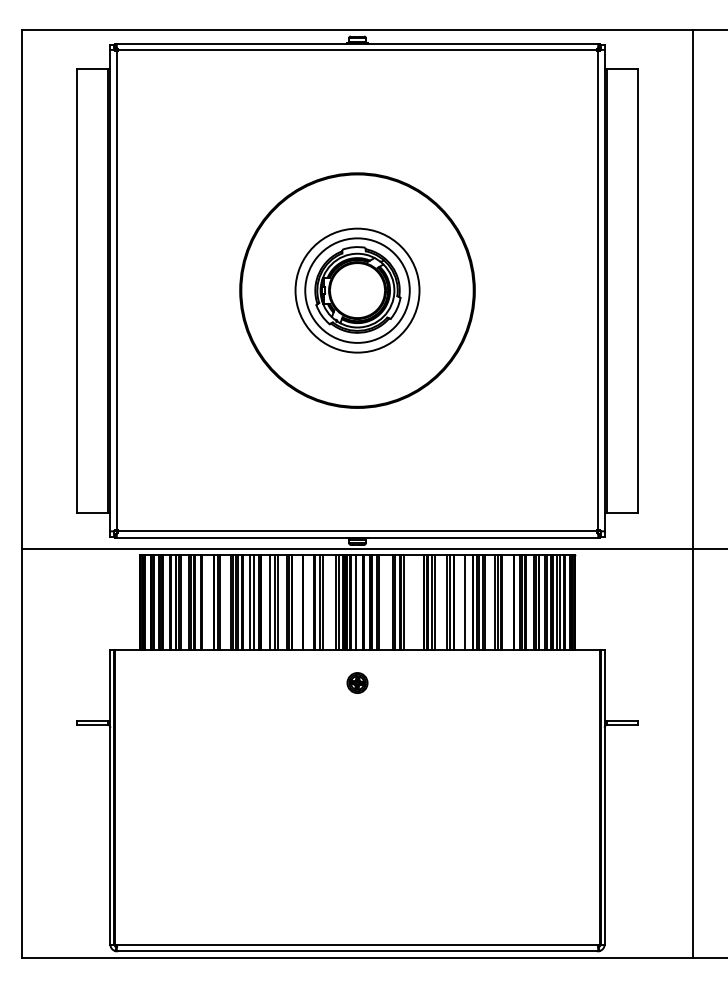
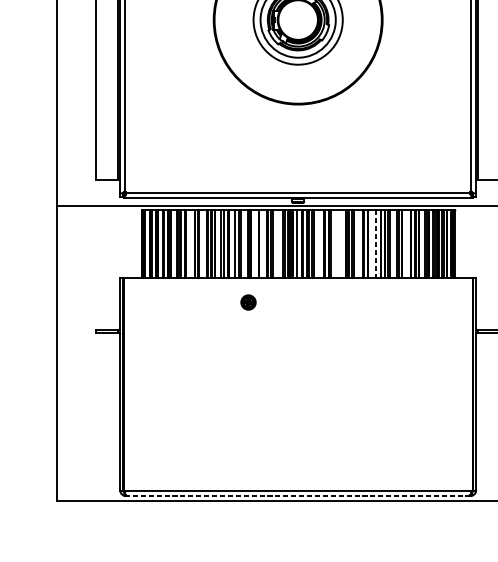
line: (465, 602) -> (375, 244), solid -> dashed
part: (357, 682) -> (248, 302), moved
line: (357, 951) -> (298, 495), solid -> dashed

